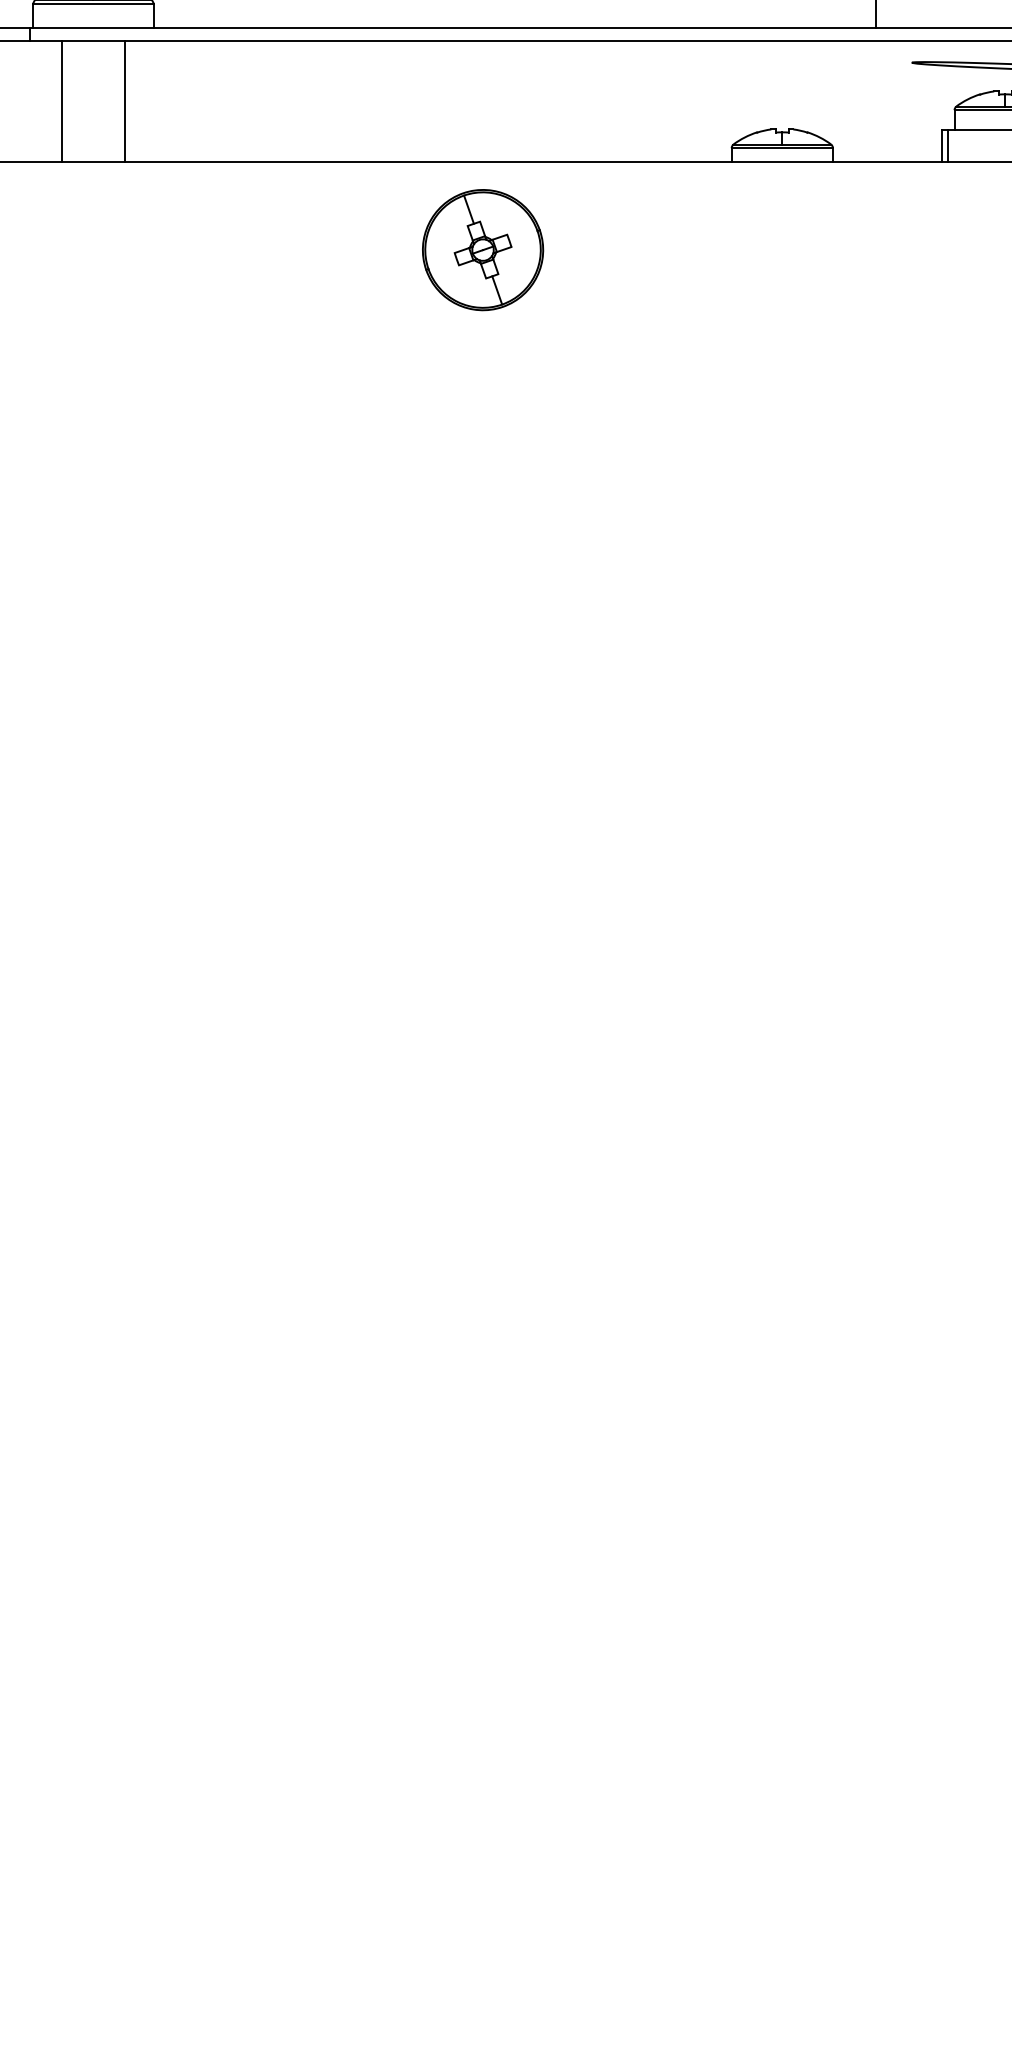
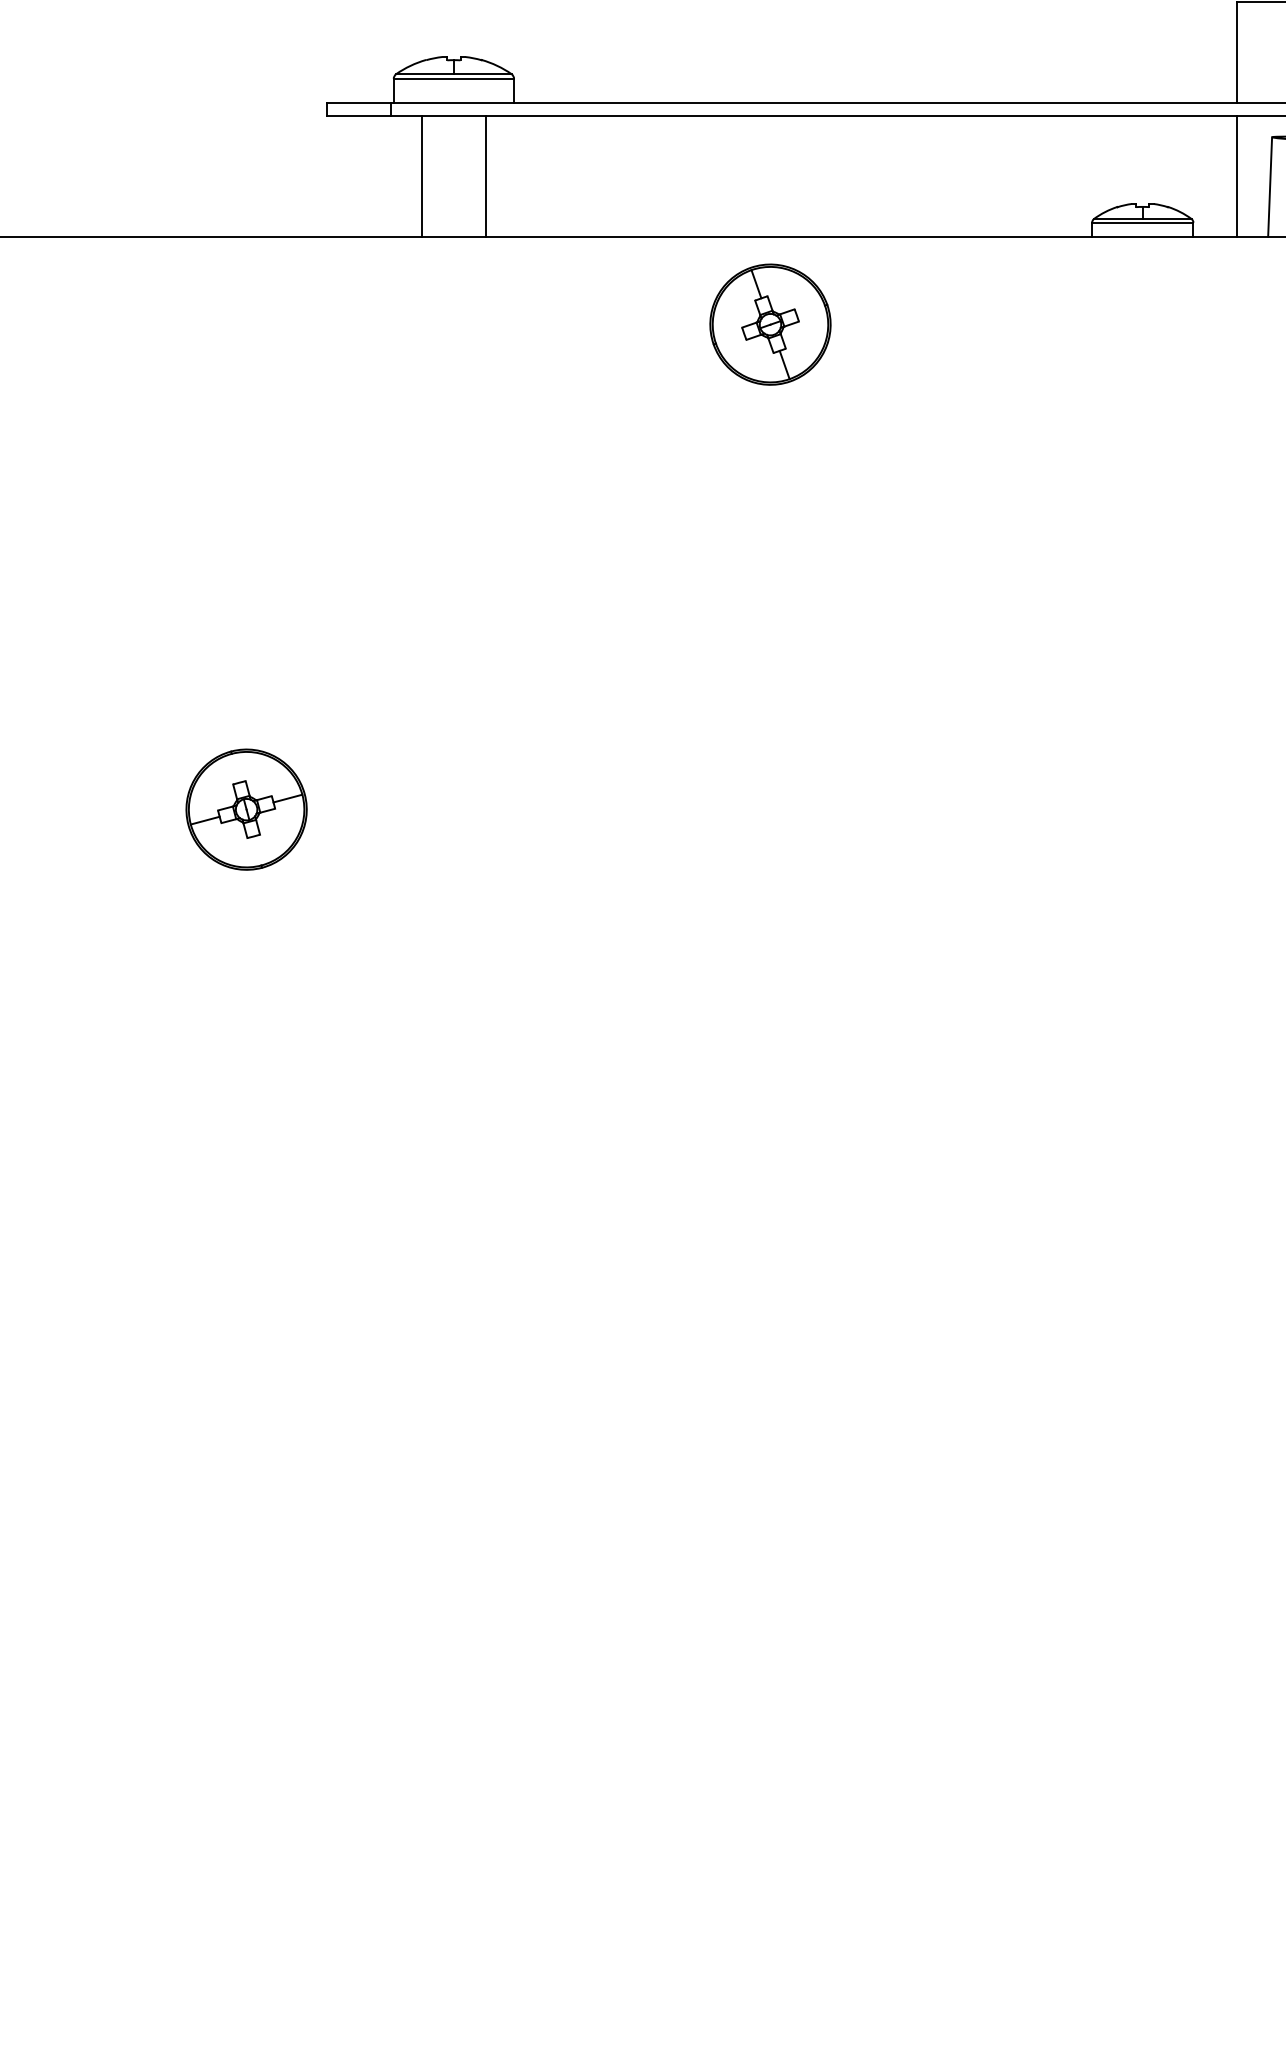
line: (876, 100) -> (1236, 175), added
line: (910, 111) -> (1270, 186), added
part: (483, 249) -> (770, 324), moved

